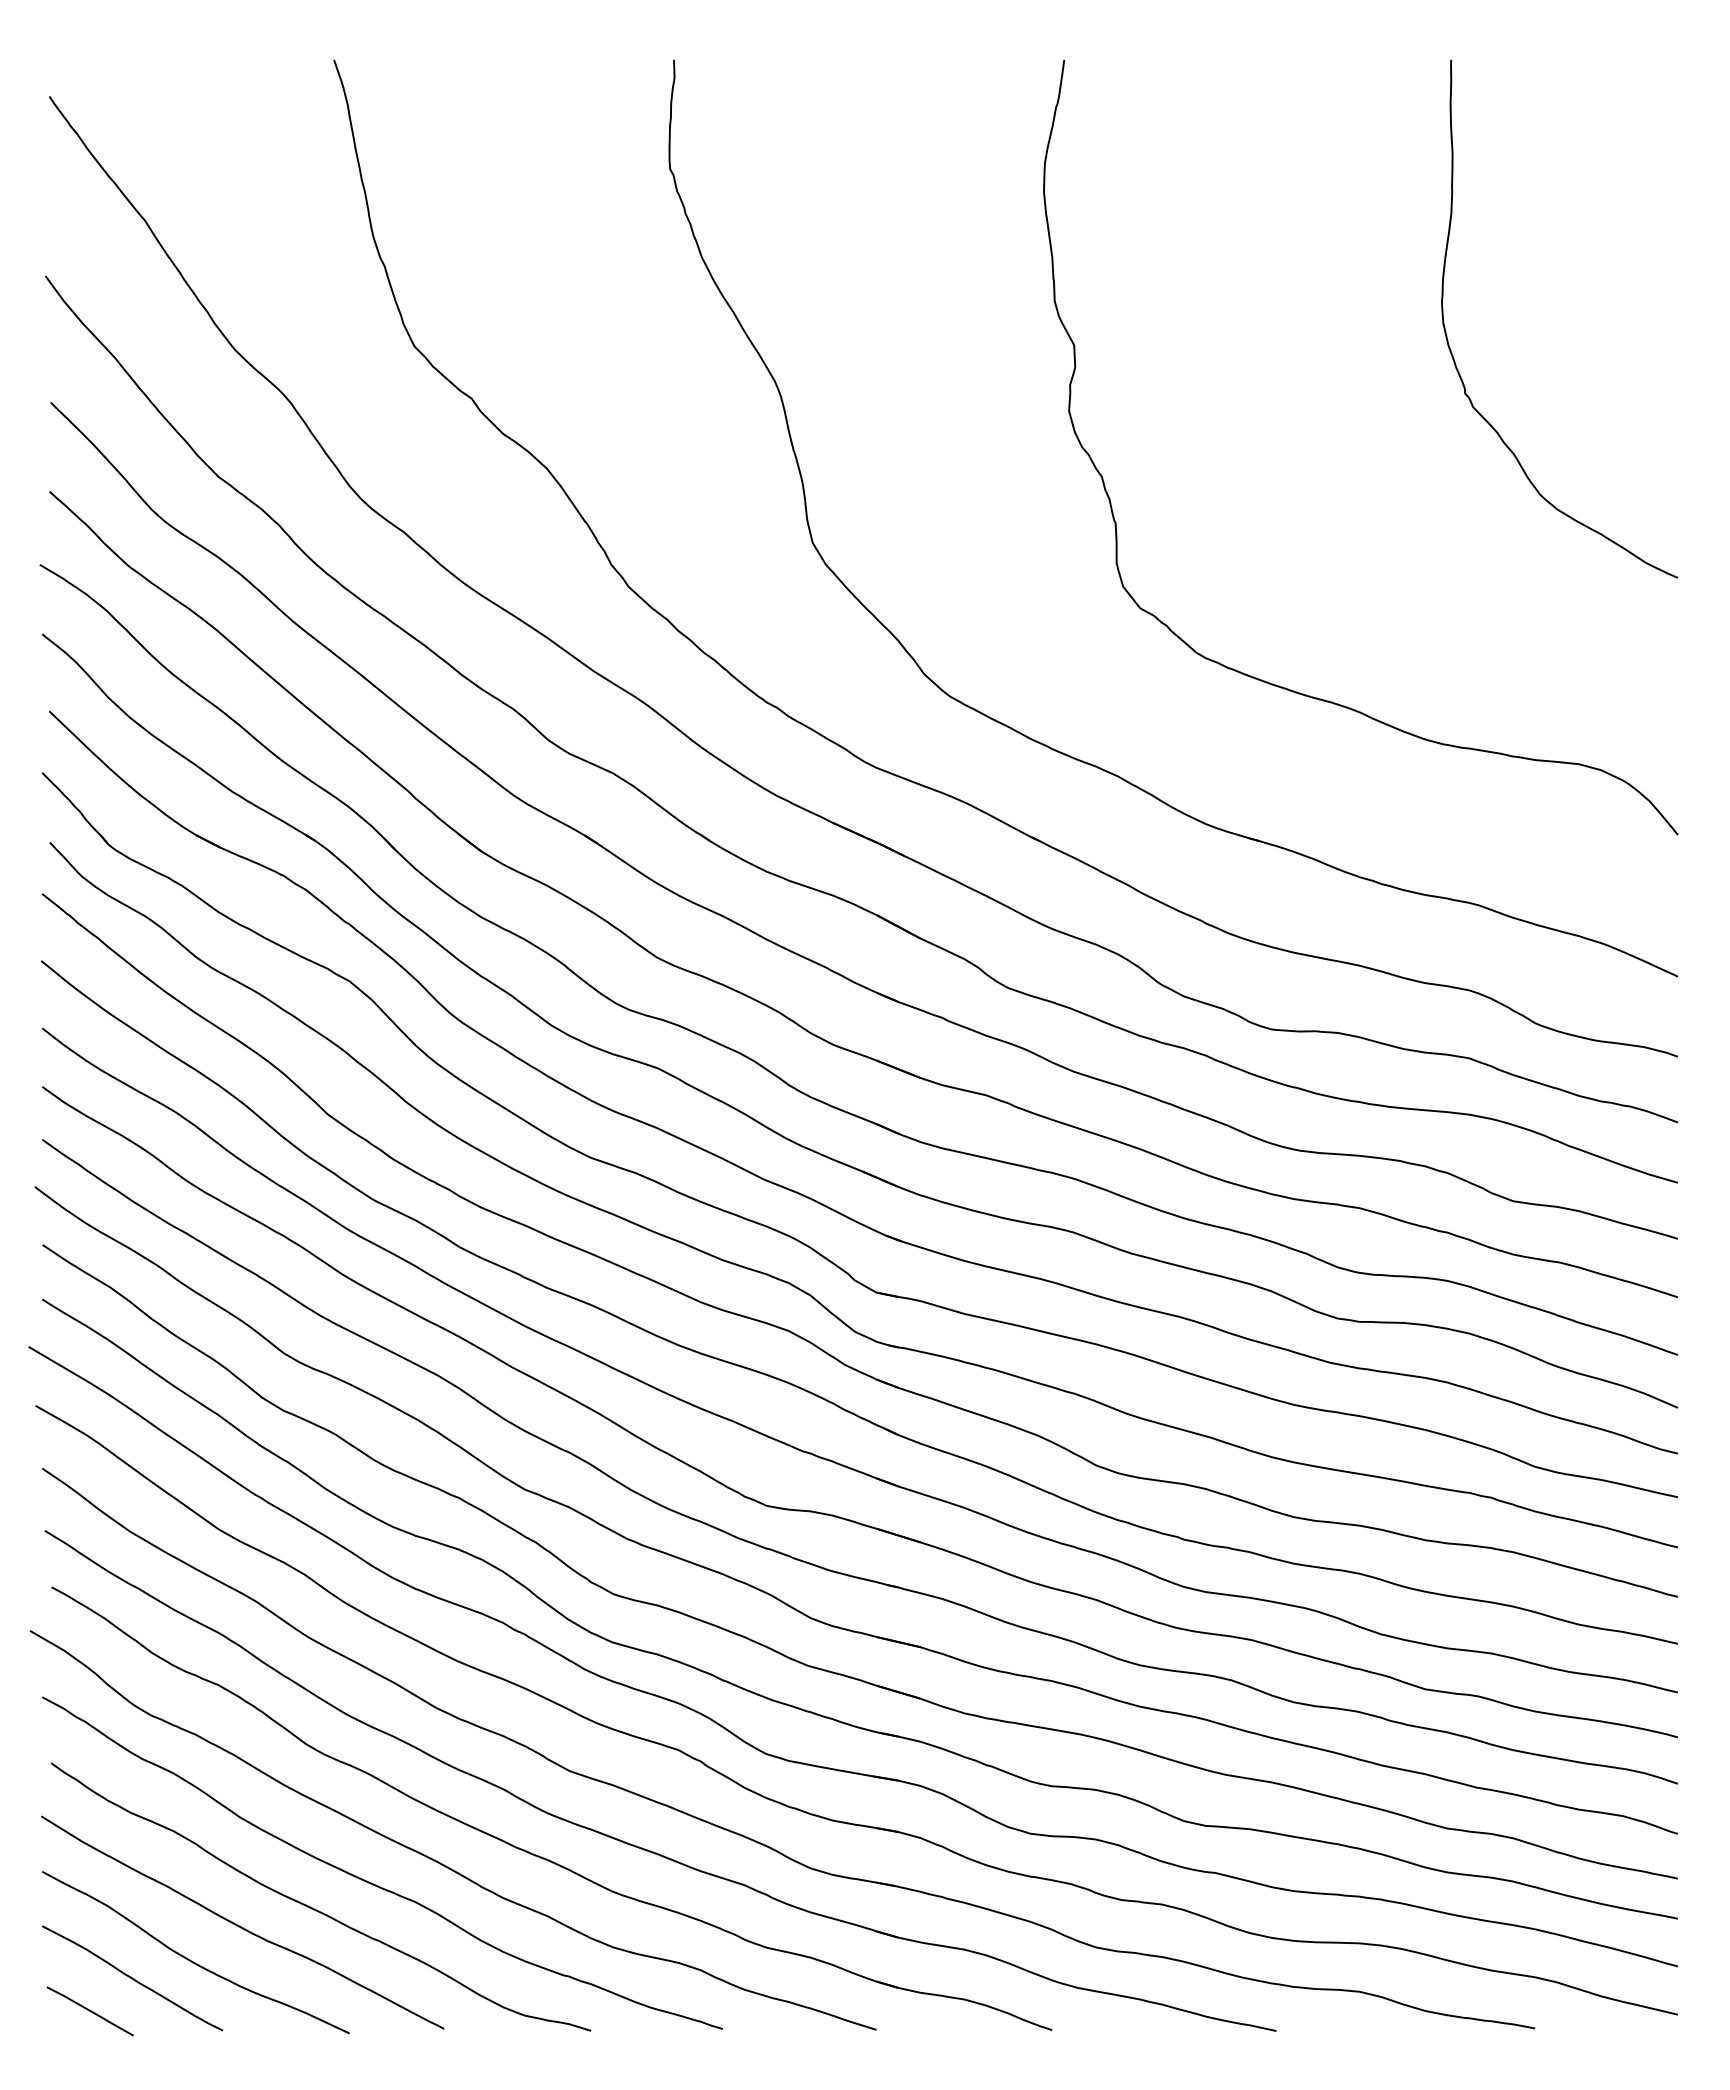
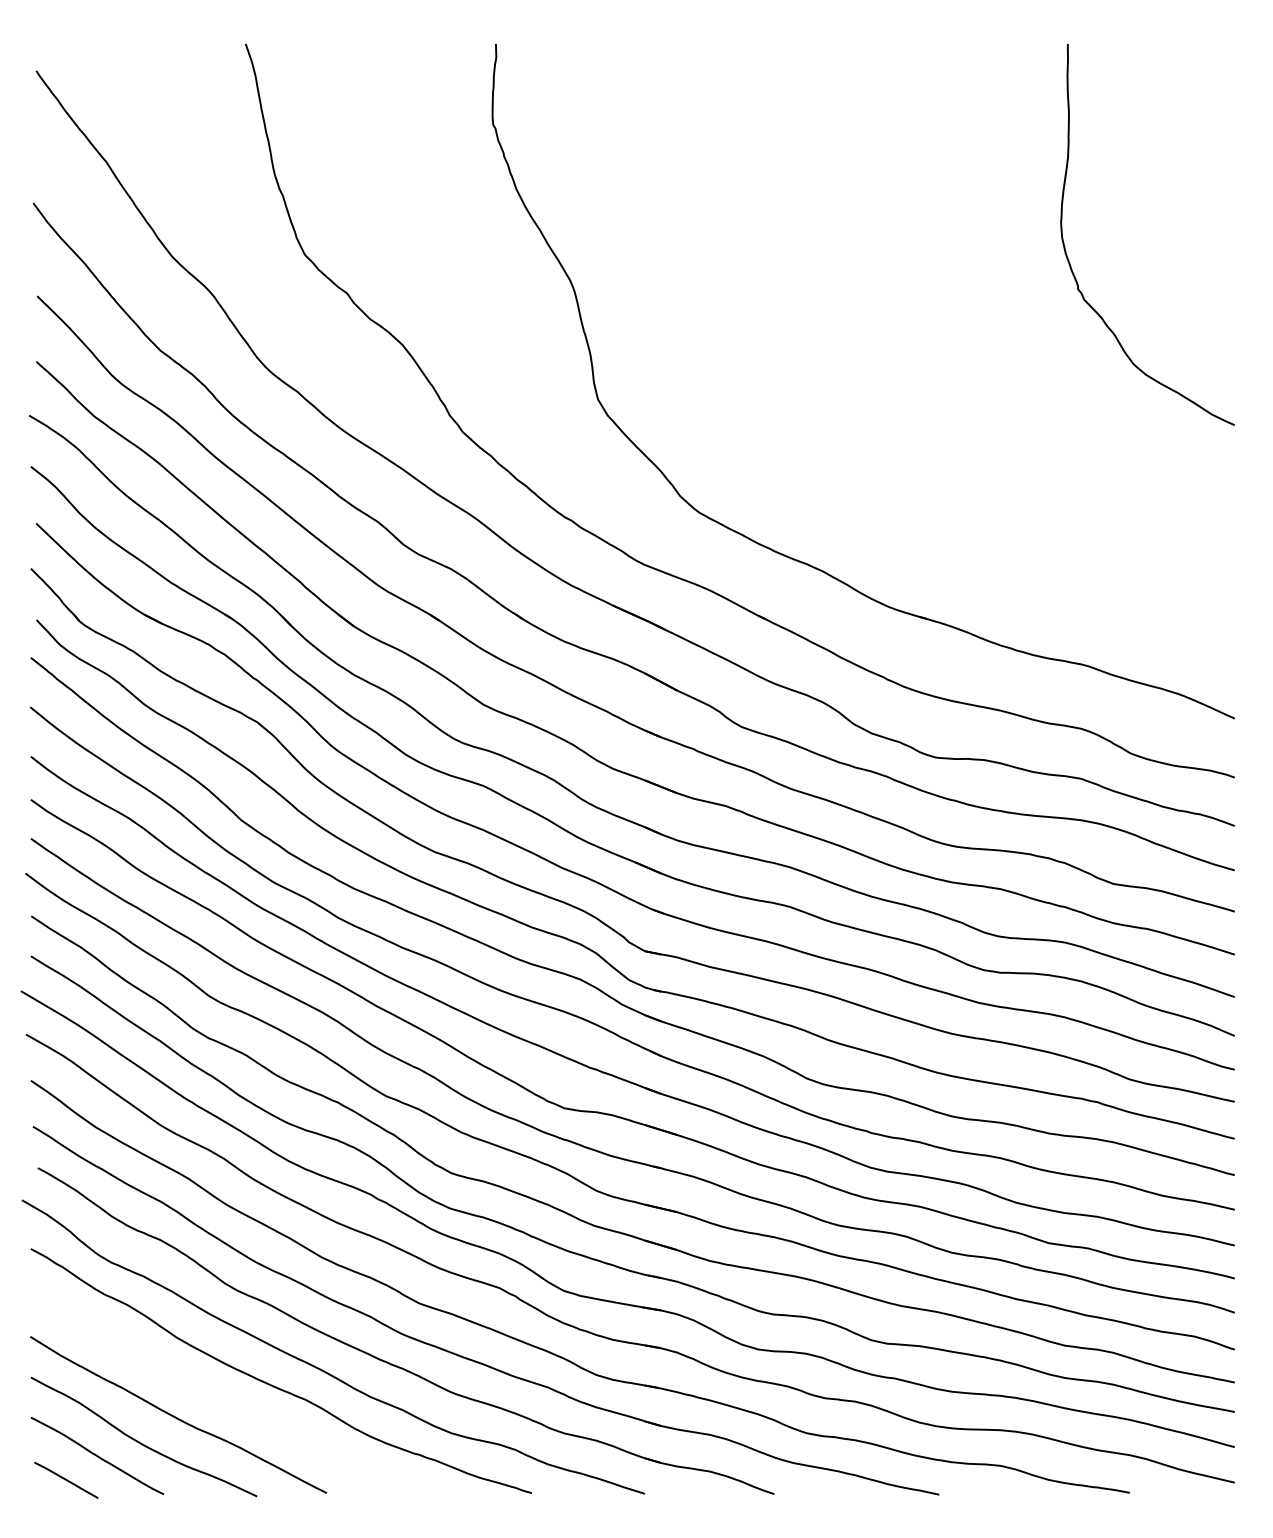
curve: (1279, 685) -> (941, 504), removed
curve: (314, 1908) -> (231, 1404), removed

